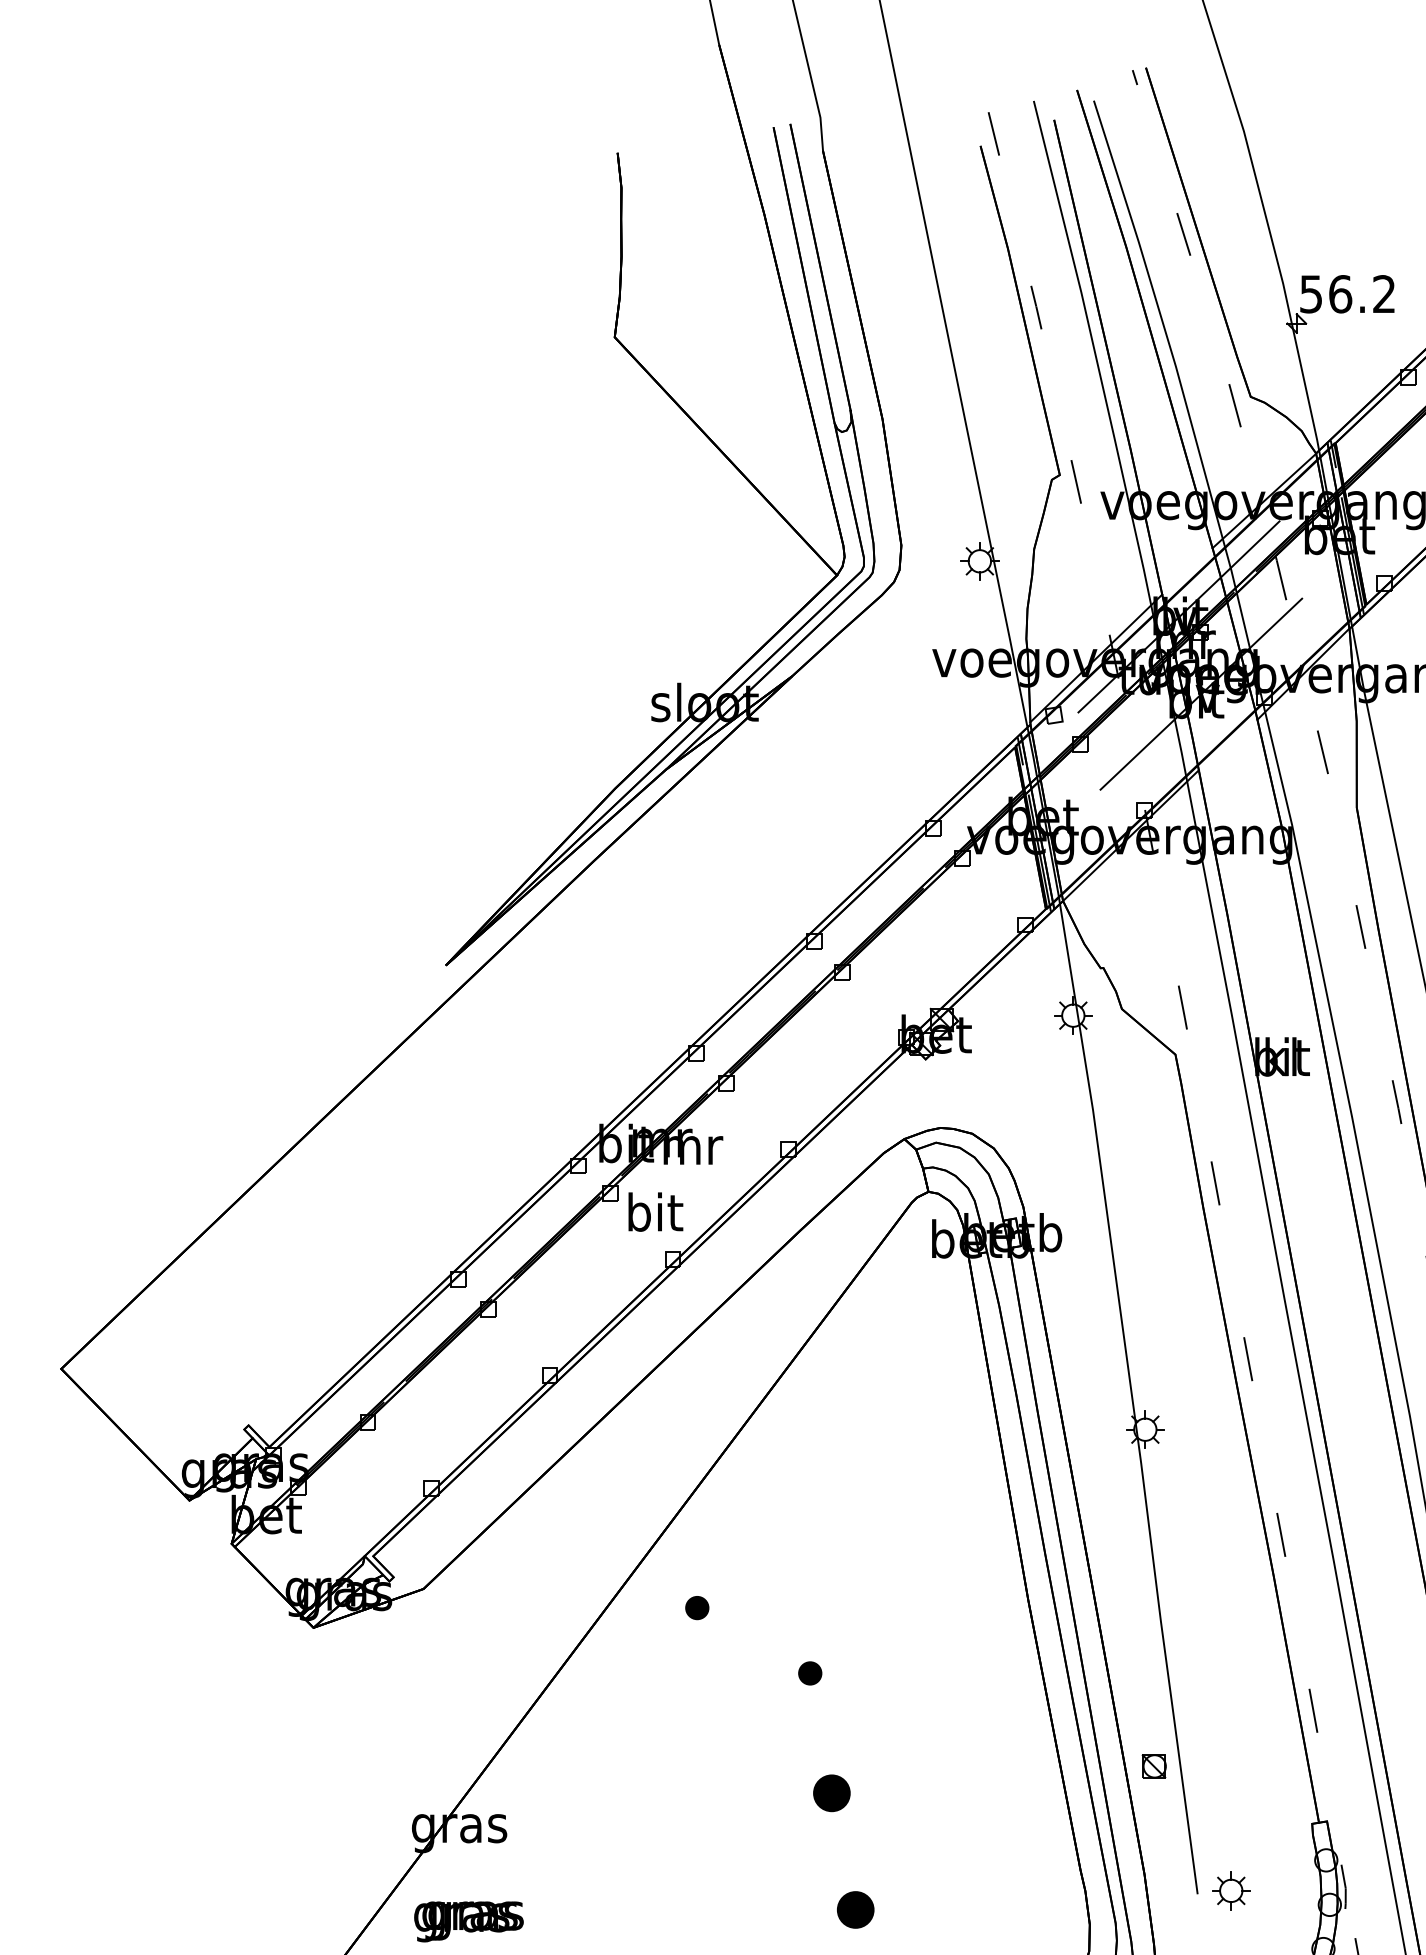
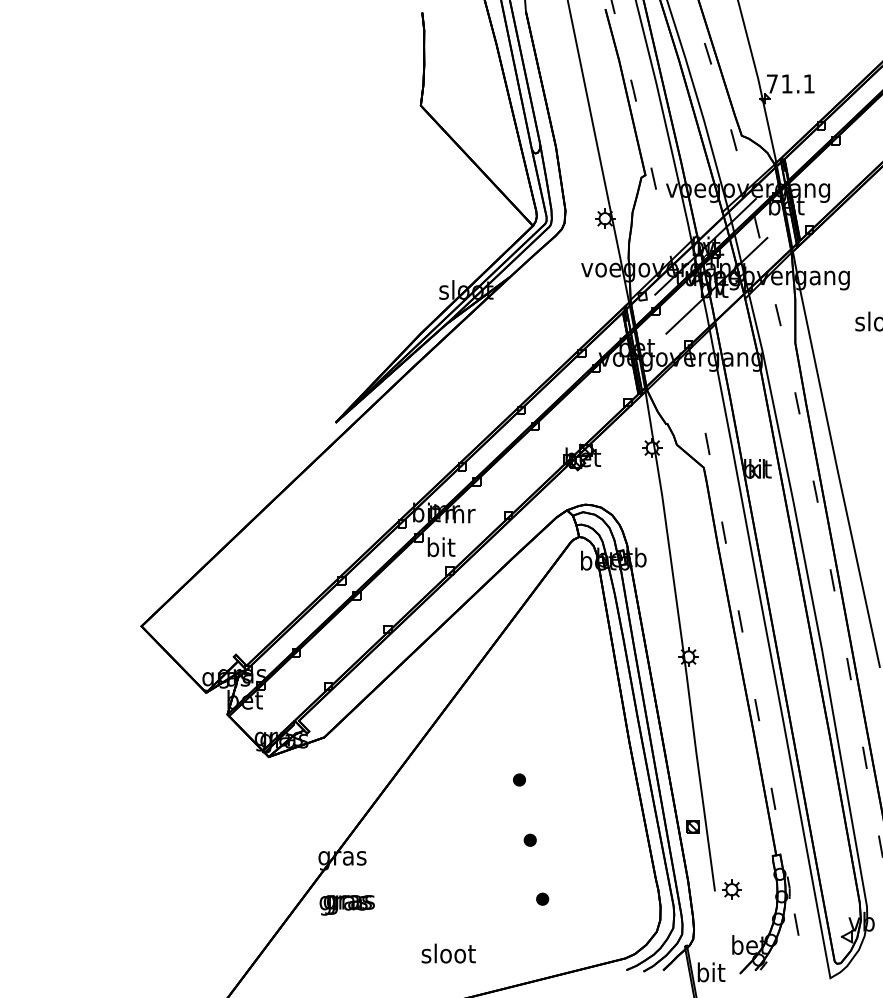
text: (1347, 293) -> (790, 83), 56.2 -> 71.1
part: (697, 1607) -> (462, 746), removed
part: (830, 1791) -> (529, 839), size x0.62
part: (855, 1908) -> (542, 898), size x0.62

